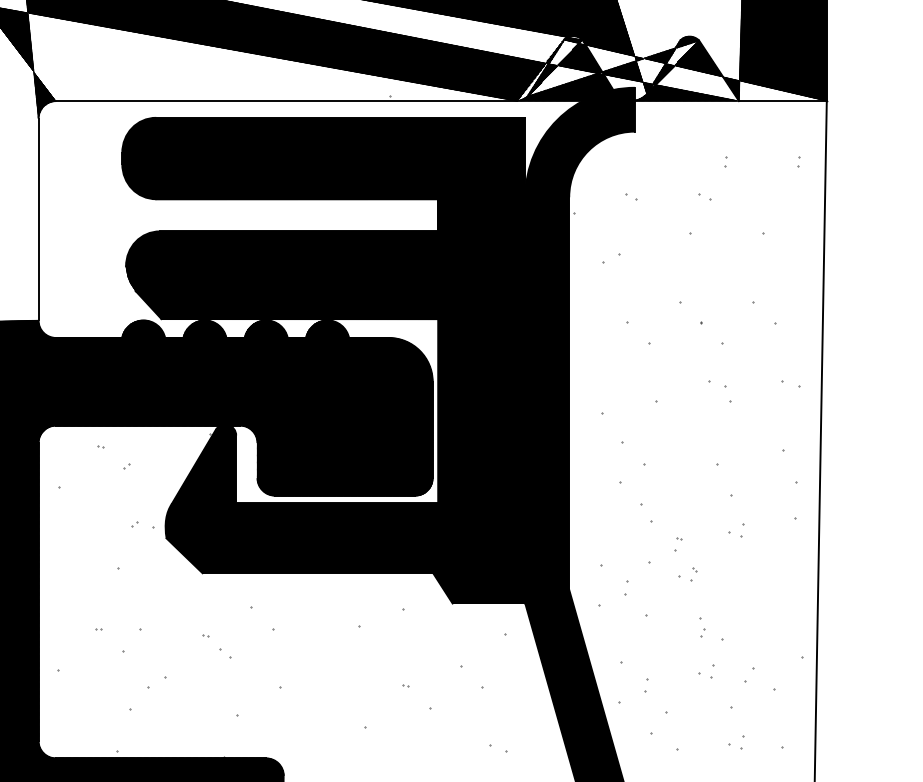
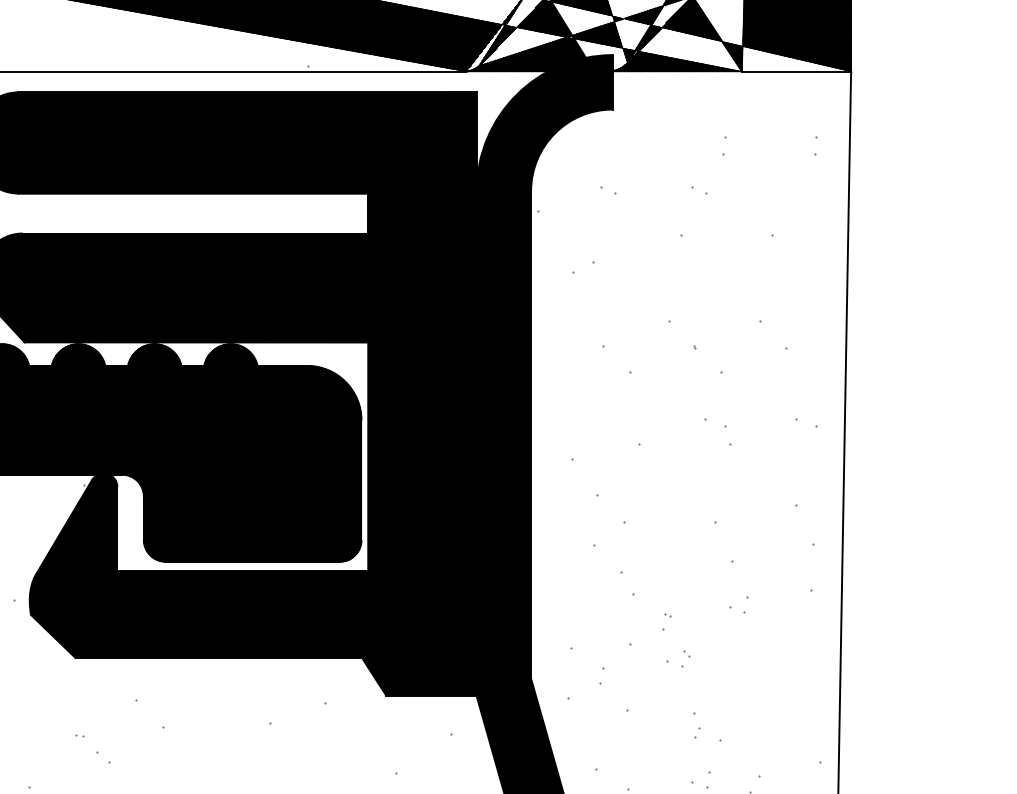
part: (725, 161) -> (725, 146), size x1.6
part: (798, 161) -> (815, 146), size x1.6

